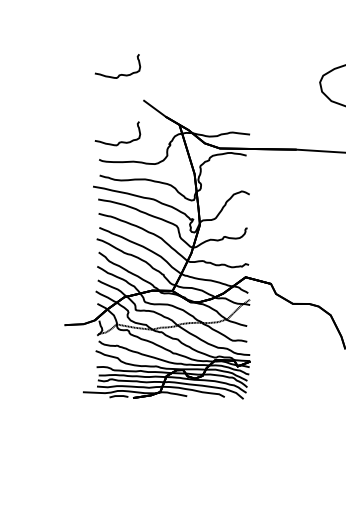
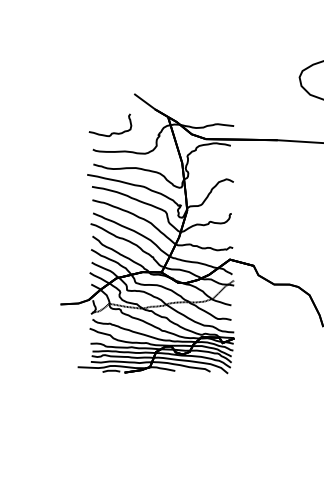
curve: (119, 74) -> (111, 69), removed

